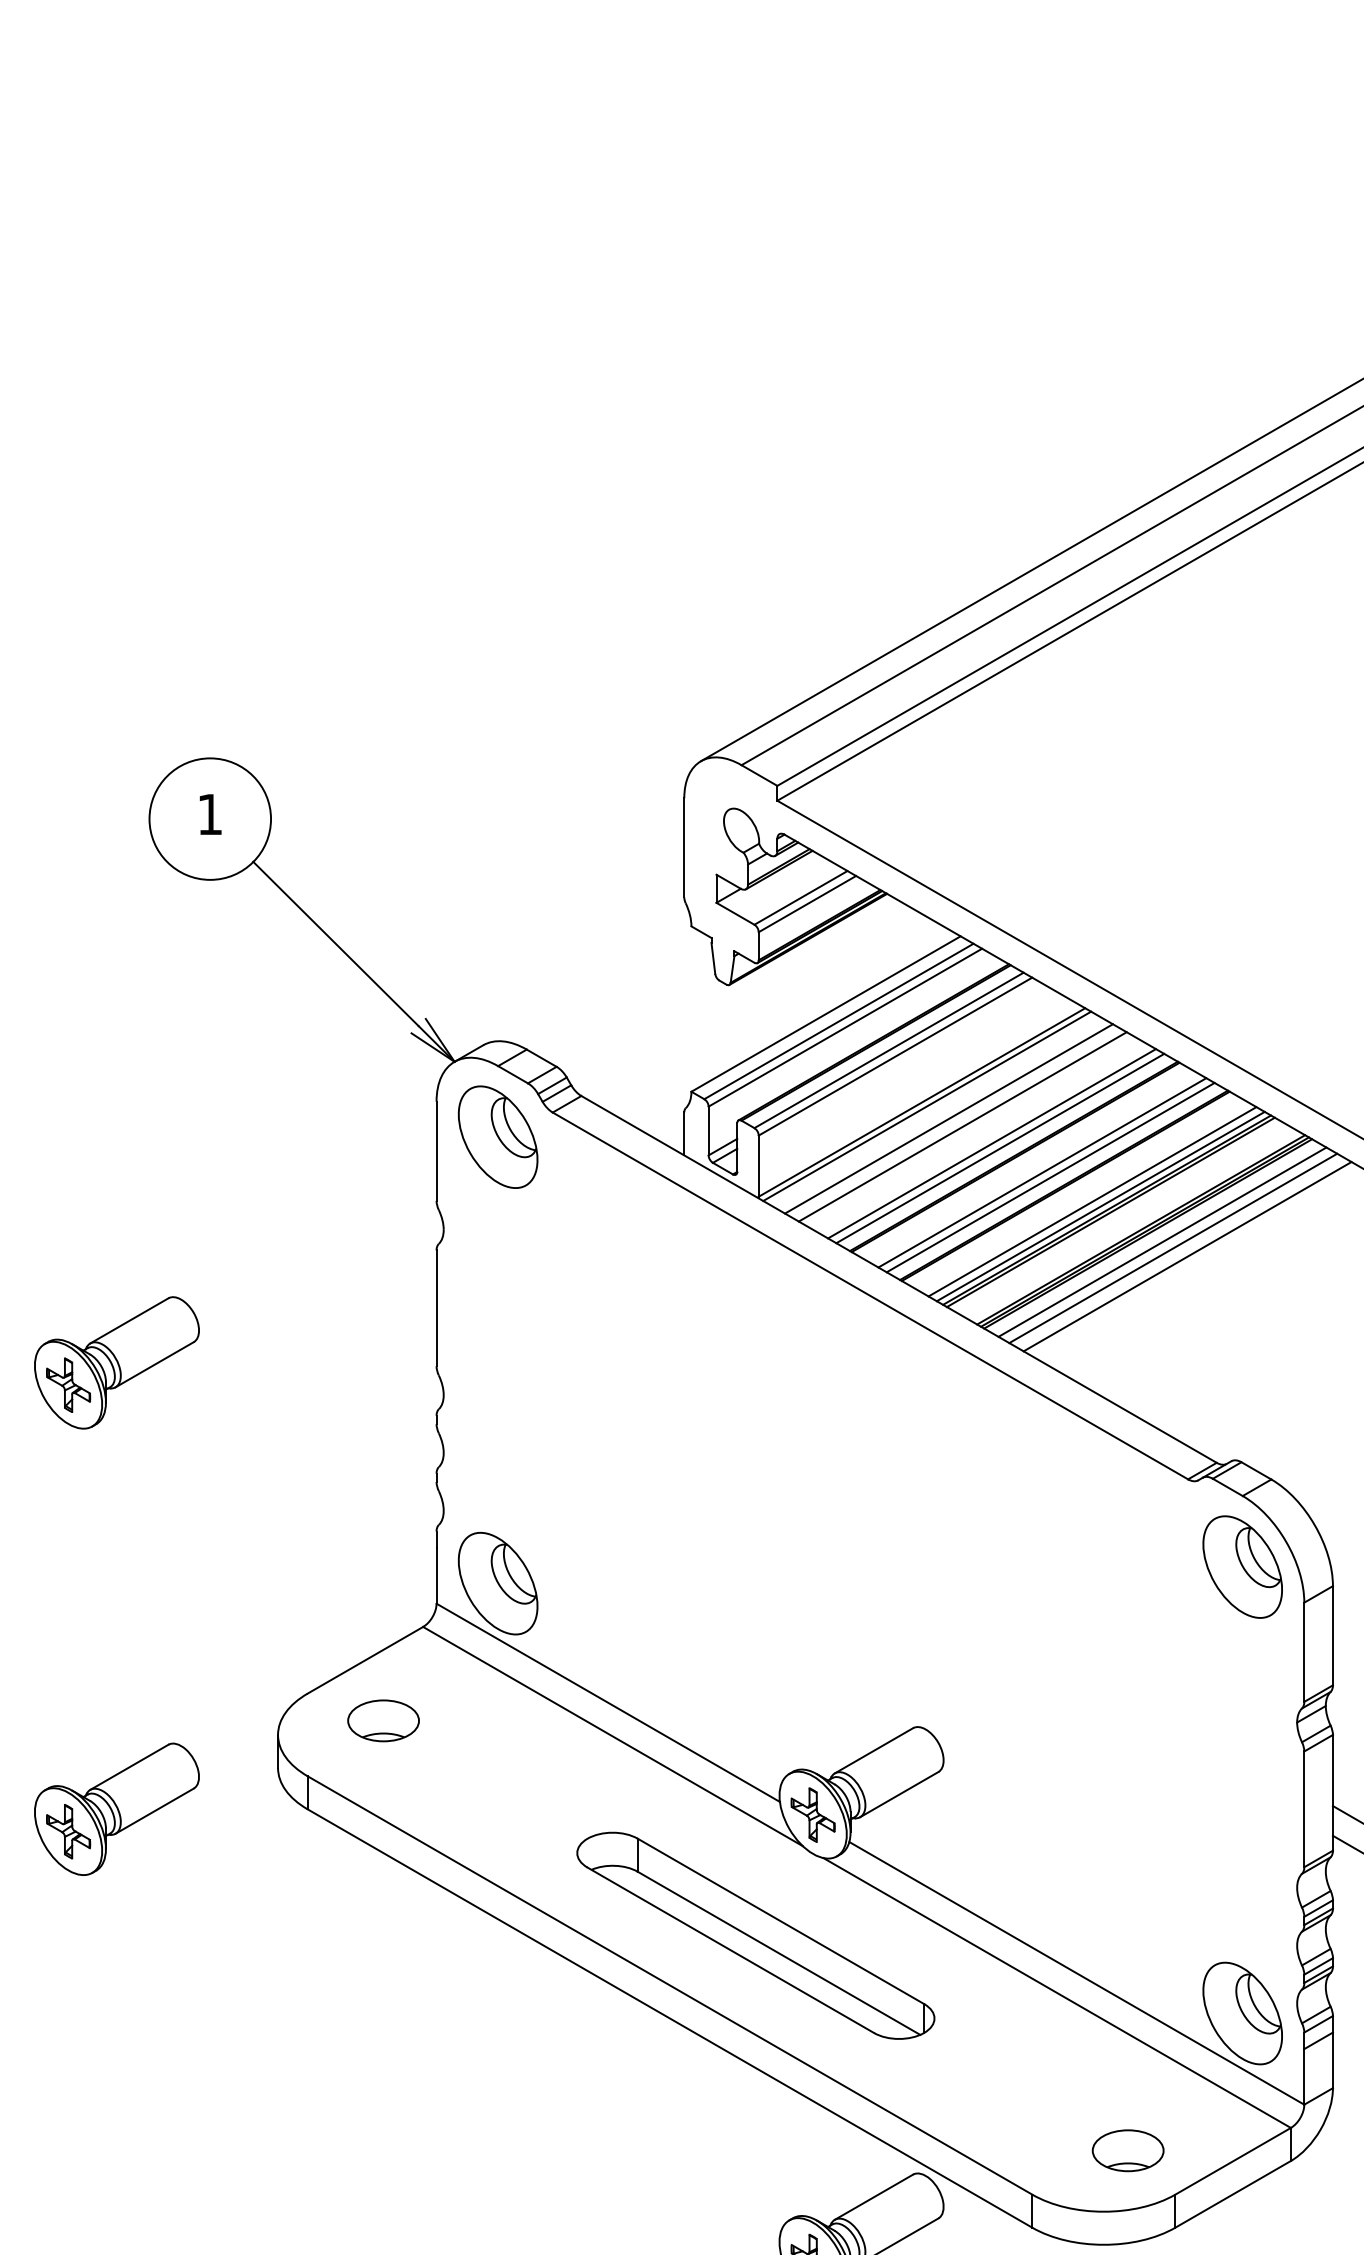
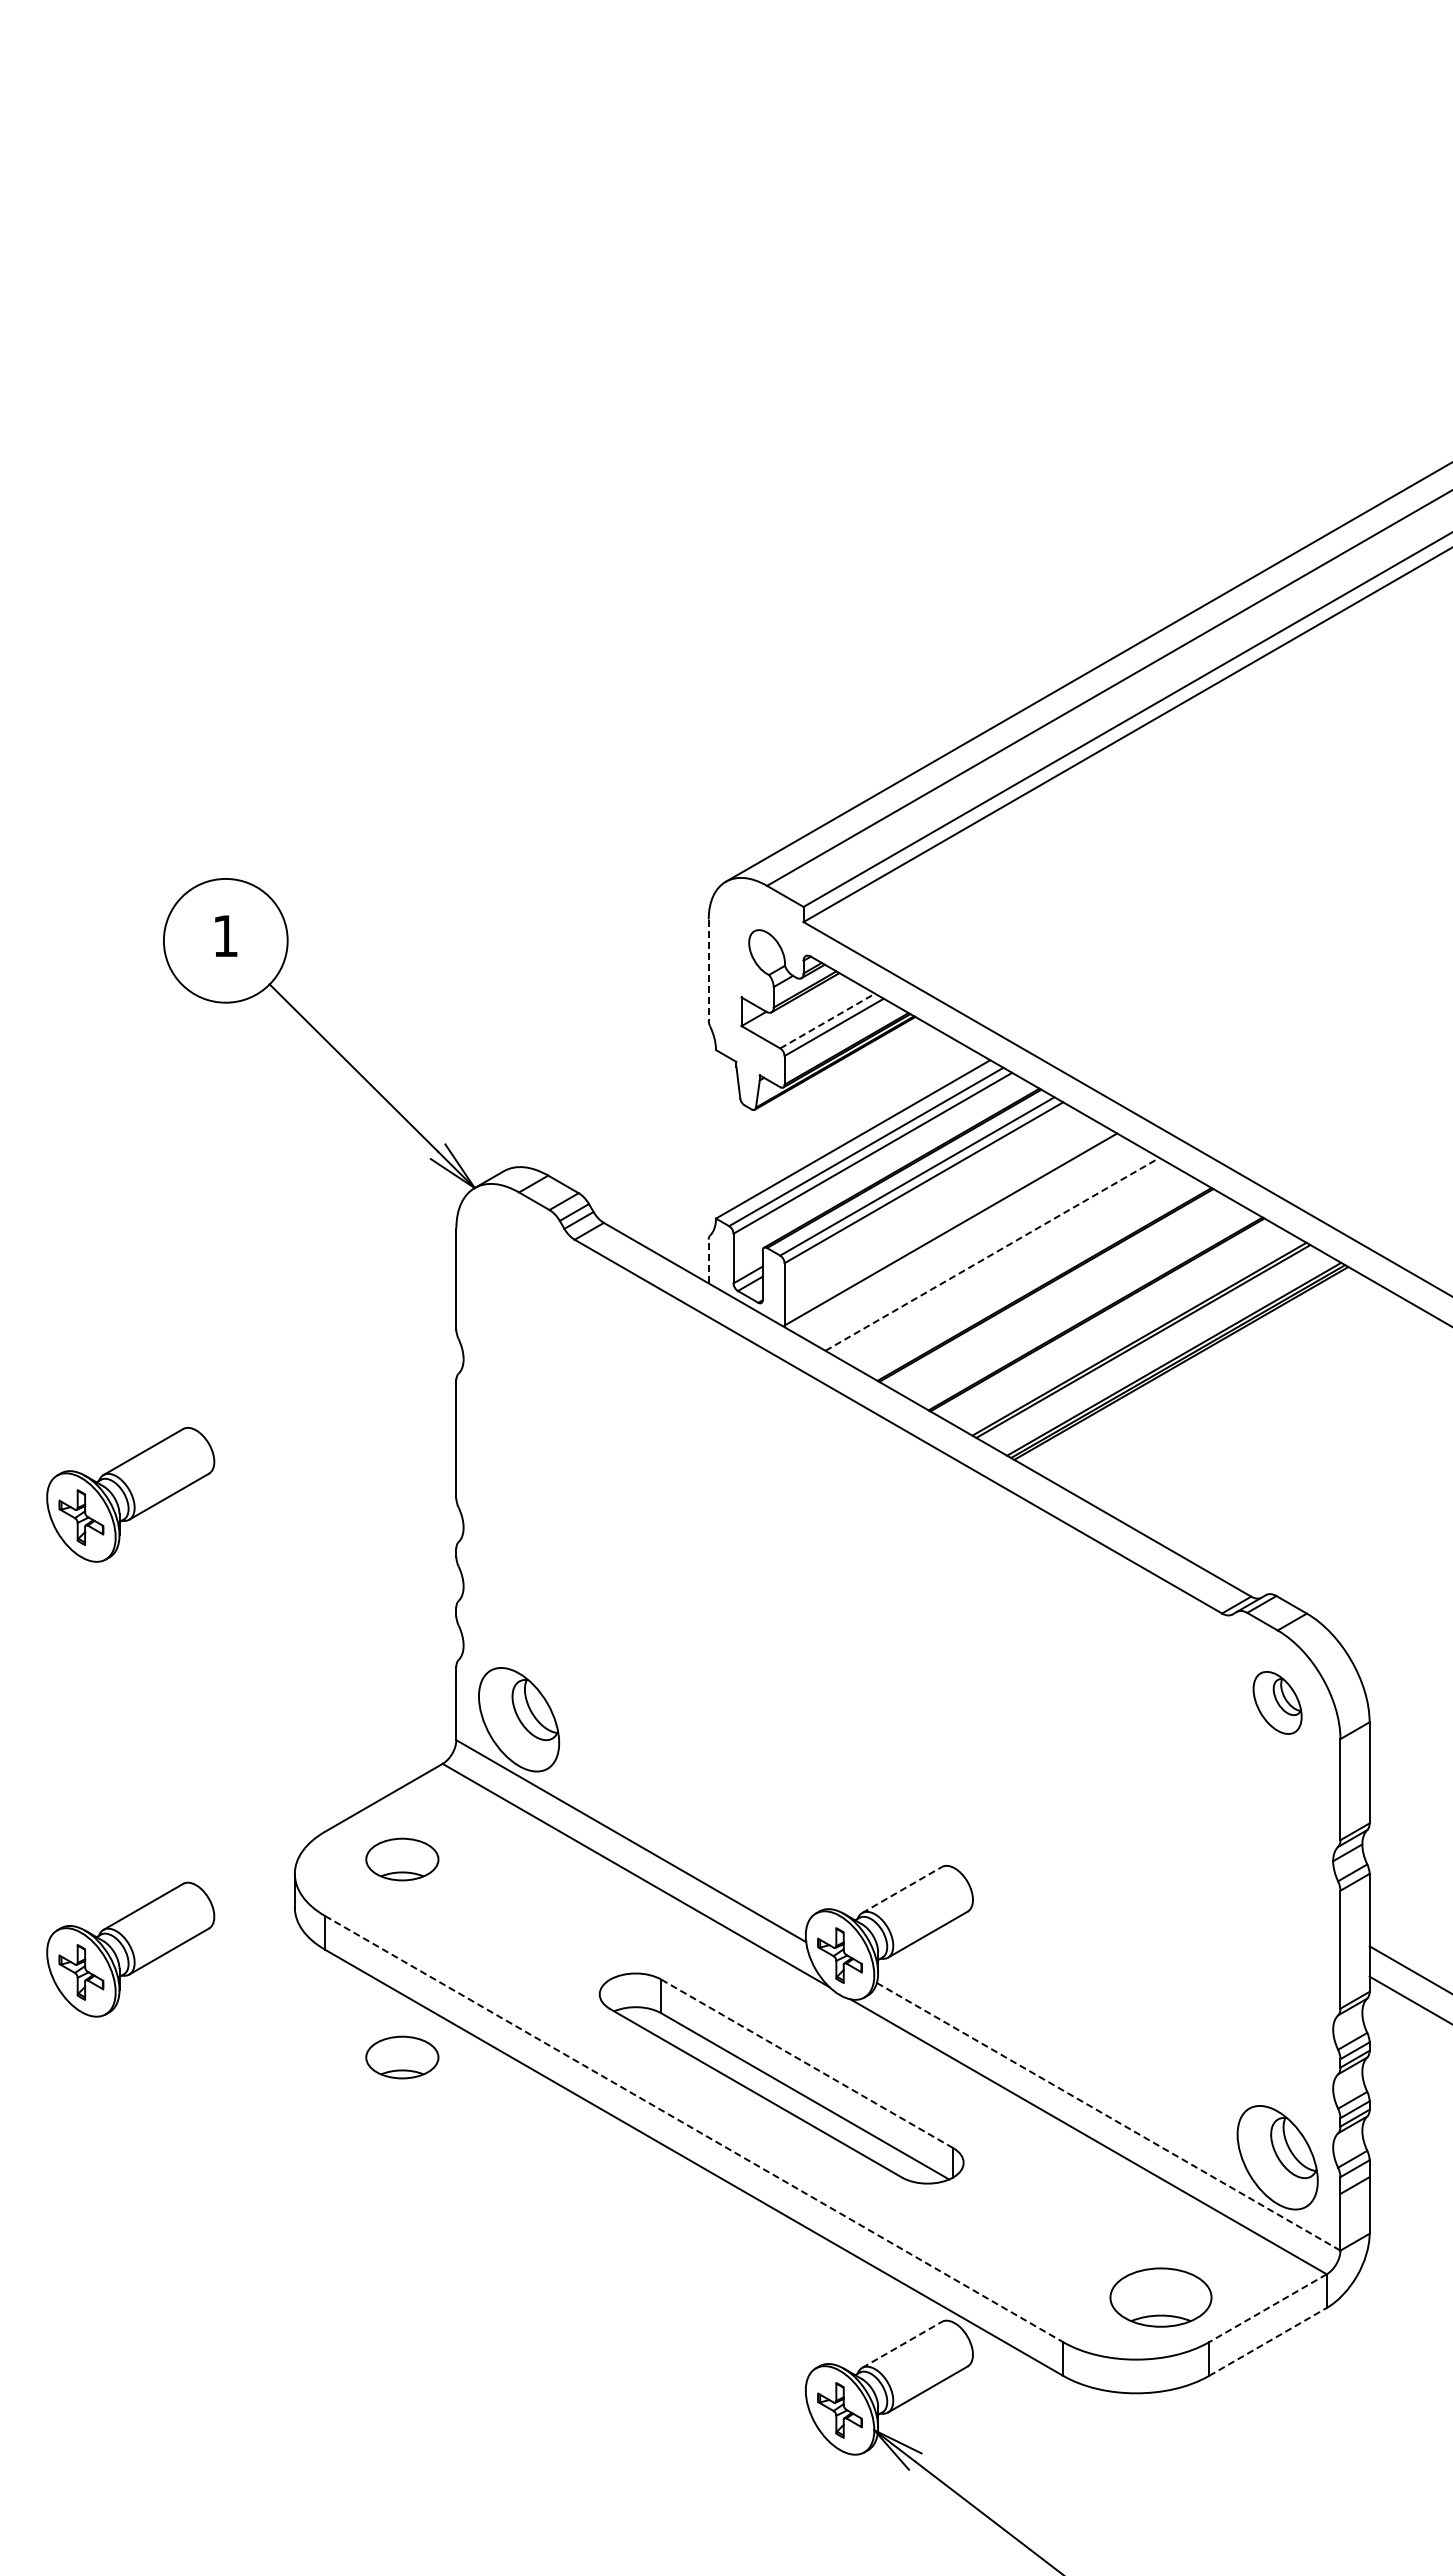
line: (684, 848) -> (708, 970), solid -> dashed
line: (800, 898) -> (827, 1021), solid -> dashed
line: (927, 1106) -> (956, 1233), removed
line: (949, 1118) -> (978, 1245), removed
line: (962, 1127) -> (992, 1254), solid -> dashed
line: (684, 1133) -> (708, 1261), solid -> dashed
part: (498, 1136) -> (519, 1264), removed
line: (992, 1143) -> (1022, 1271), removed
line: (1000, 1148) -> (1030, 1276), removed
line: (1042, 1172) -> (1073, 1300), removed
line: (1051, 1177) -> (1082, 1305), removed
line: (1092, 1201) -> (1124, 1330), removed
line: (1101, 1206) -> (1133, 1335), removed
line: (1162, 1241) -> (1195, 1371), removed
line: (1172, 1247) -> (1206, 1377), removed
line: (1187, 1256) -> (1221, 1386), removed
part: (1242, 1566) -> (1277, 1702), size x0.6
line: (874, 1750) -> (902, 1889), solid -> dashed
part: (383, 1915) -> (402, 2057), added
line: (781, 1922) -> (807, 2064), solid -> dashed
line: (1076, 1973) -> (1108, 2116), solid -> dashed
line: (670, 1985) -> (694, 2129), solid -> dashed
part: (1127, 2150) -> (1160, 2297), size x1.4
line: (1232, 2161) -> (1267, 2308), solid -> dashed
line: (1232, 2193) -> (1267, 2341), solid -> dashed
line: (874, 2196) -> (902, 2344), solid -> dashed

